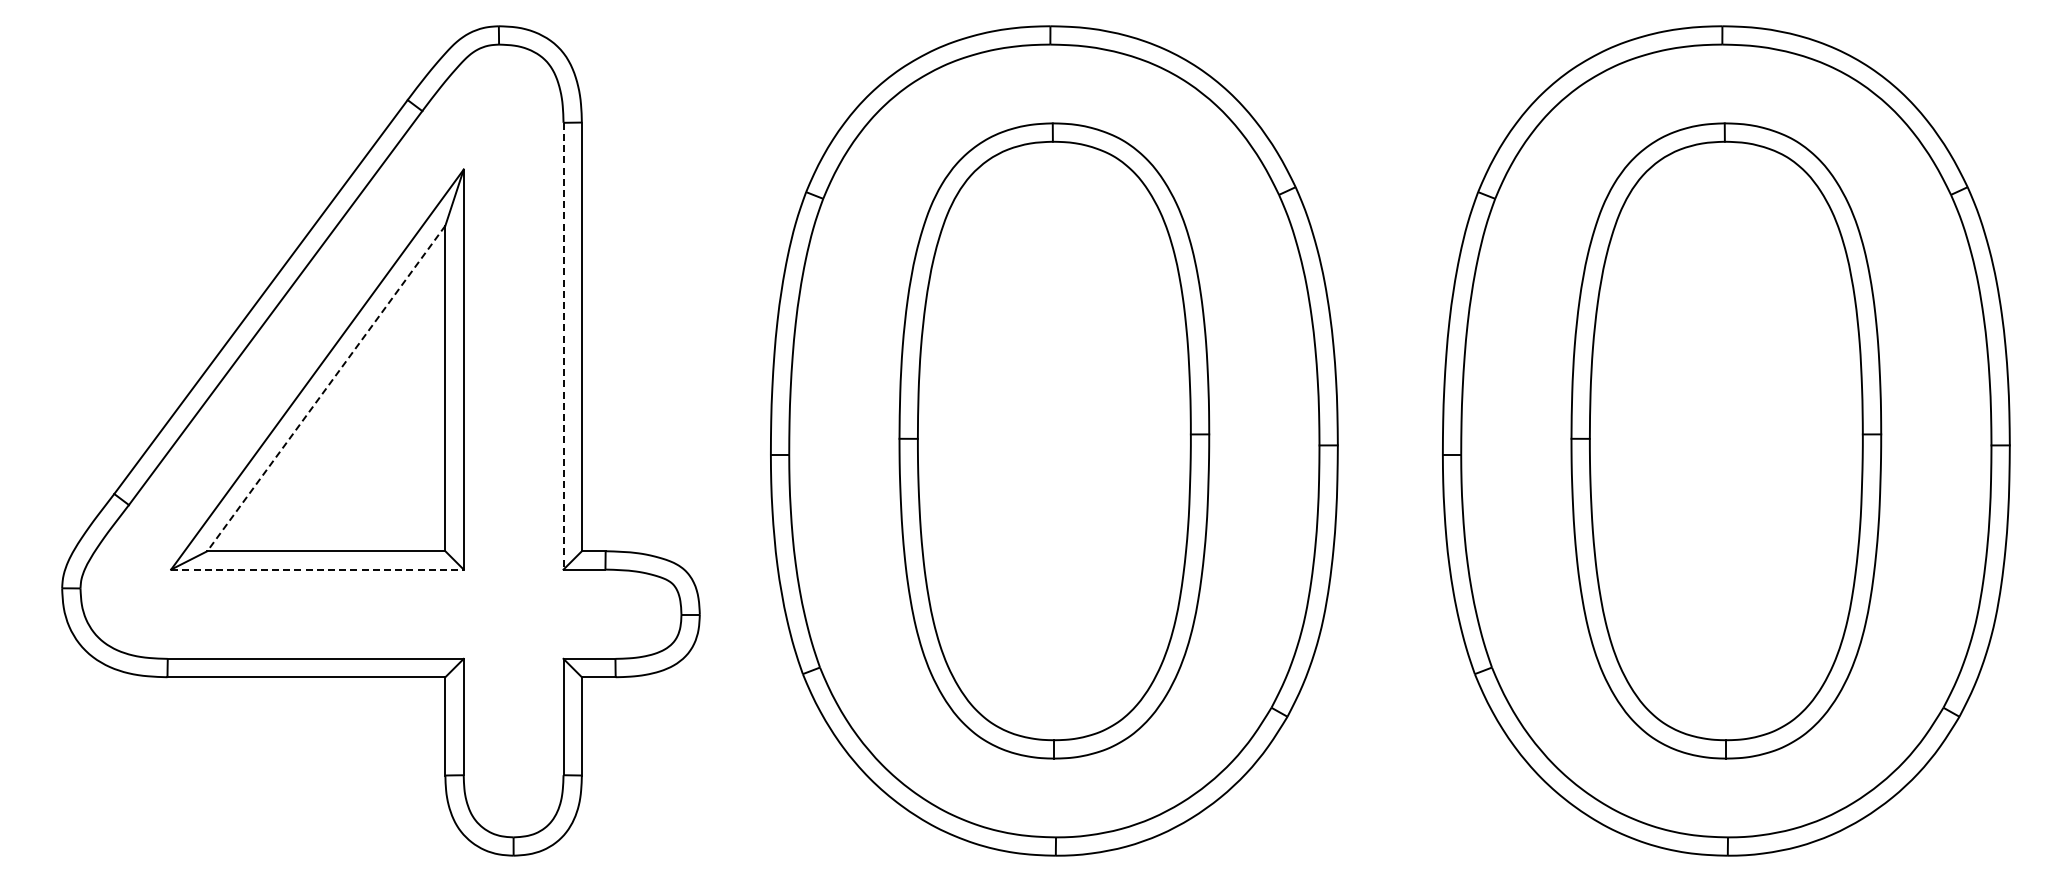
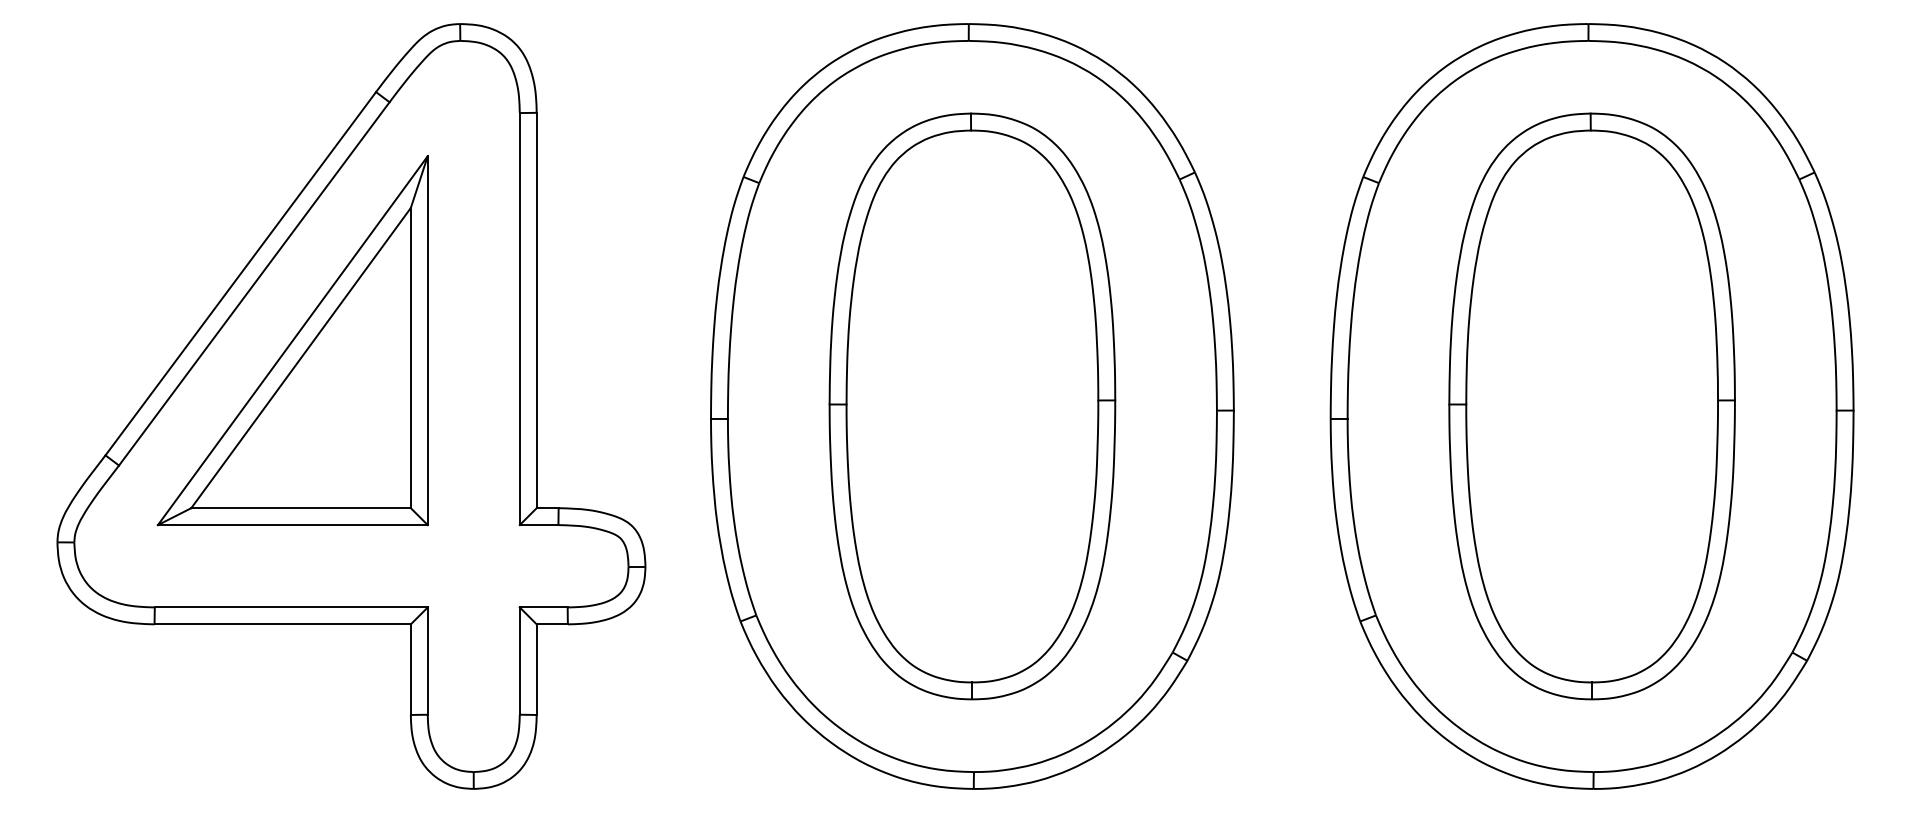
line: (563, 346) -> (519, 319), dashed -> solid
line: (326, 388) -> (301, 358), dashed -> solid
line: (317, 569) -> (292, 525), dashed -> solid

